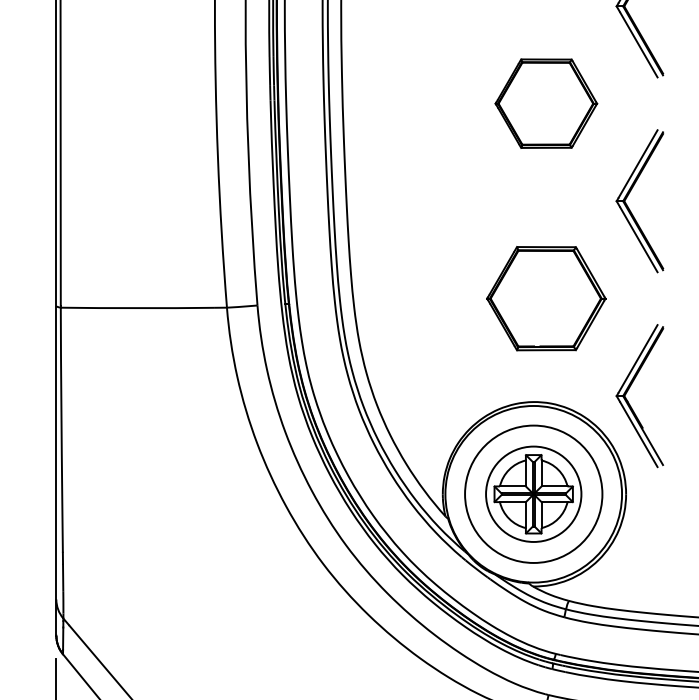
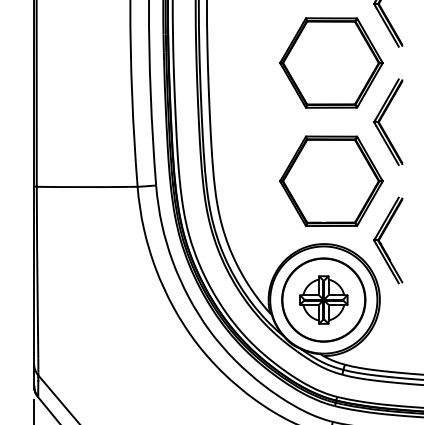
part: (546, 102) -> (331, 62), size x1.67
part: (546, 298) -> (331, 181), size x1.43
circle: (533, 493) -> (323, 299), size x1.43

